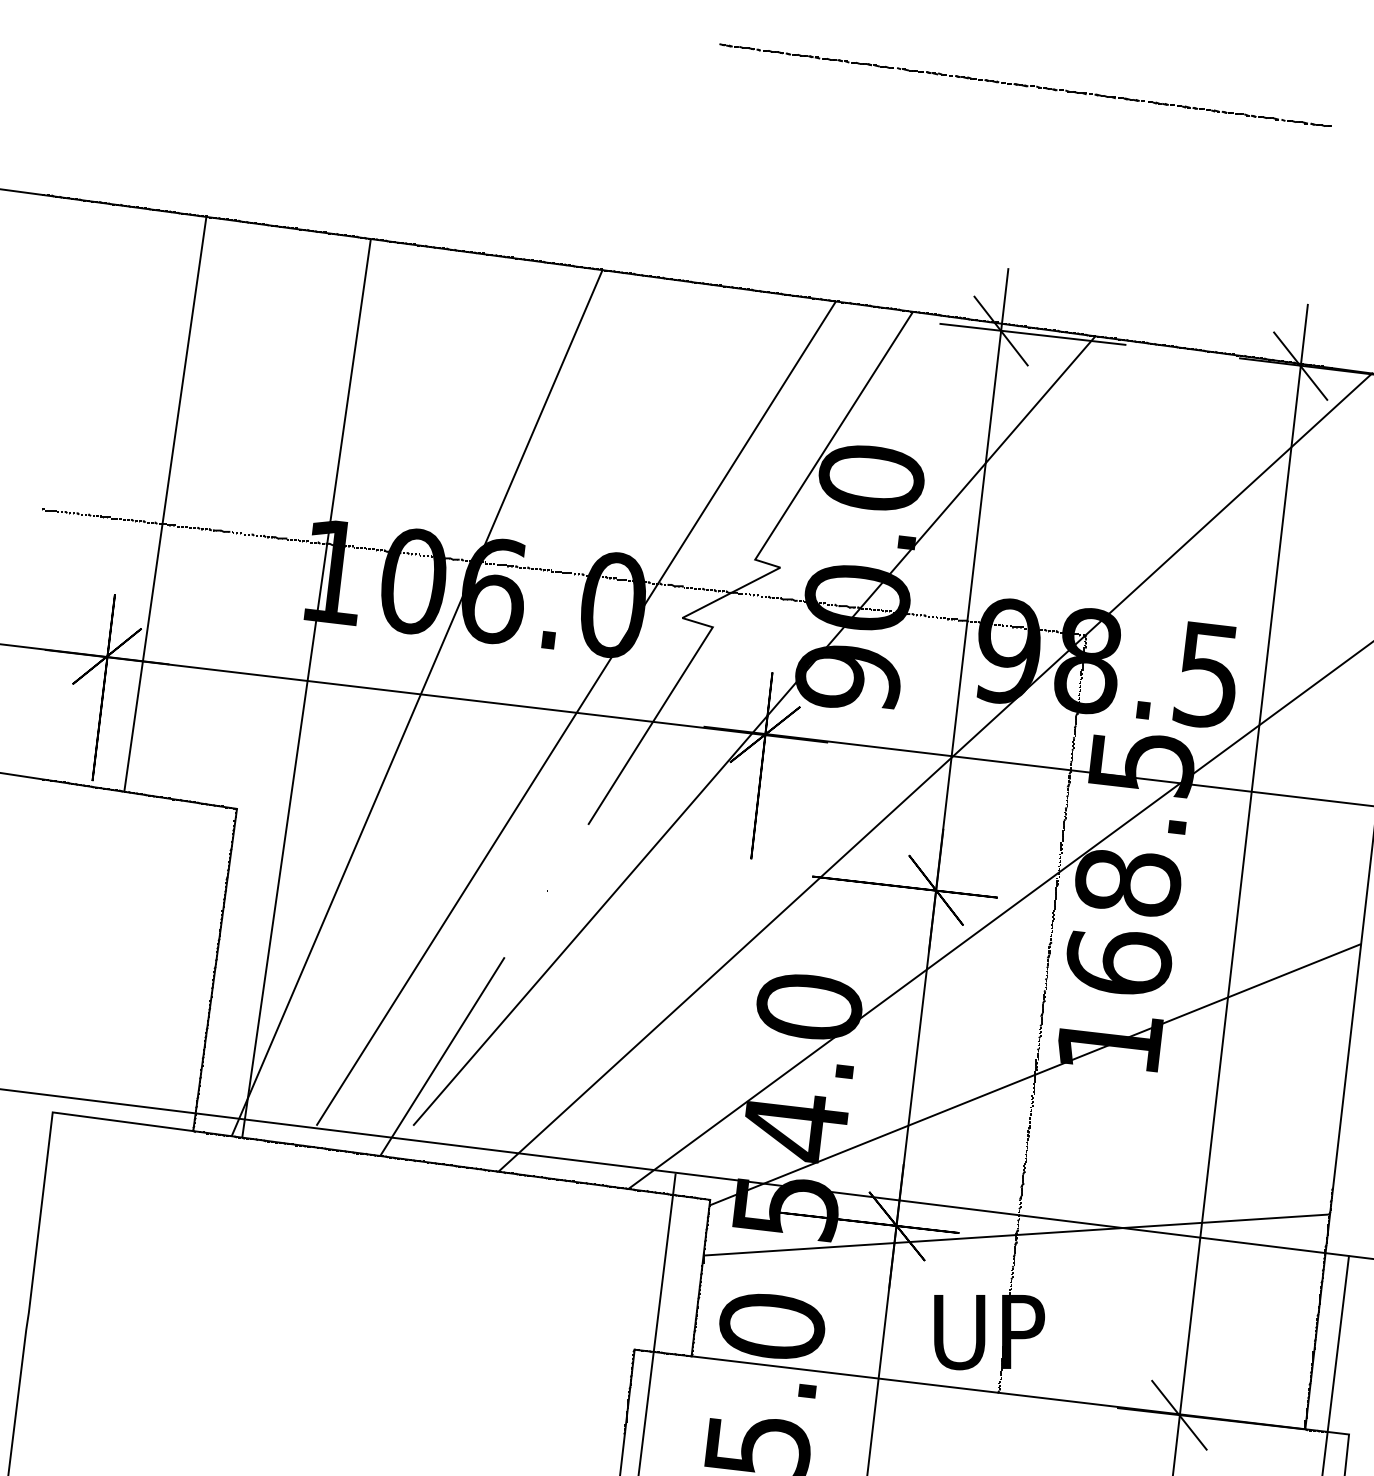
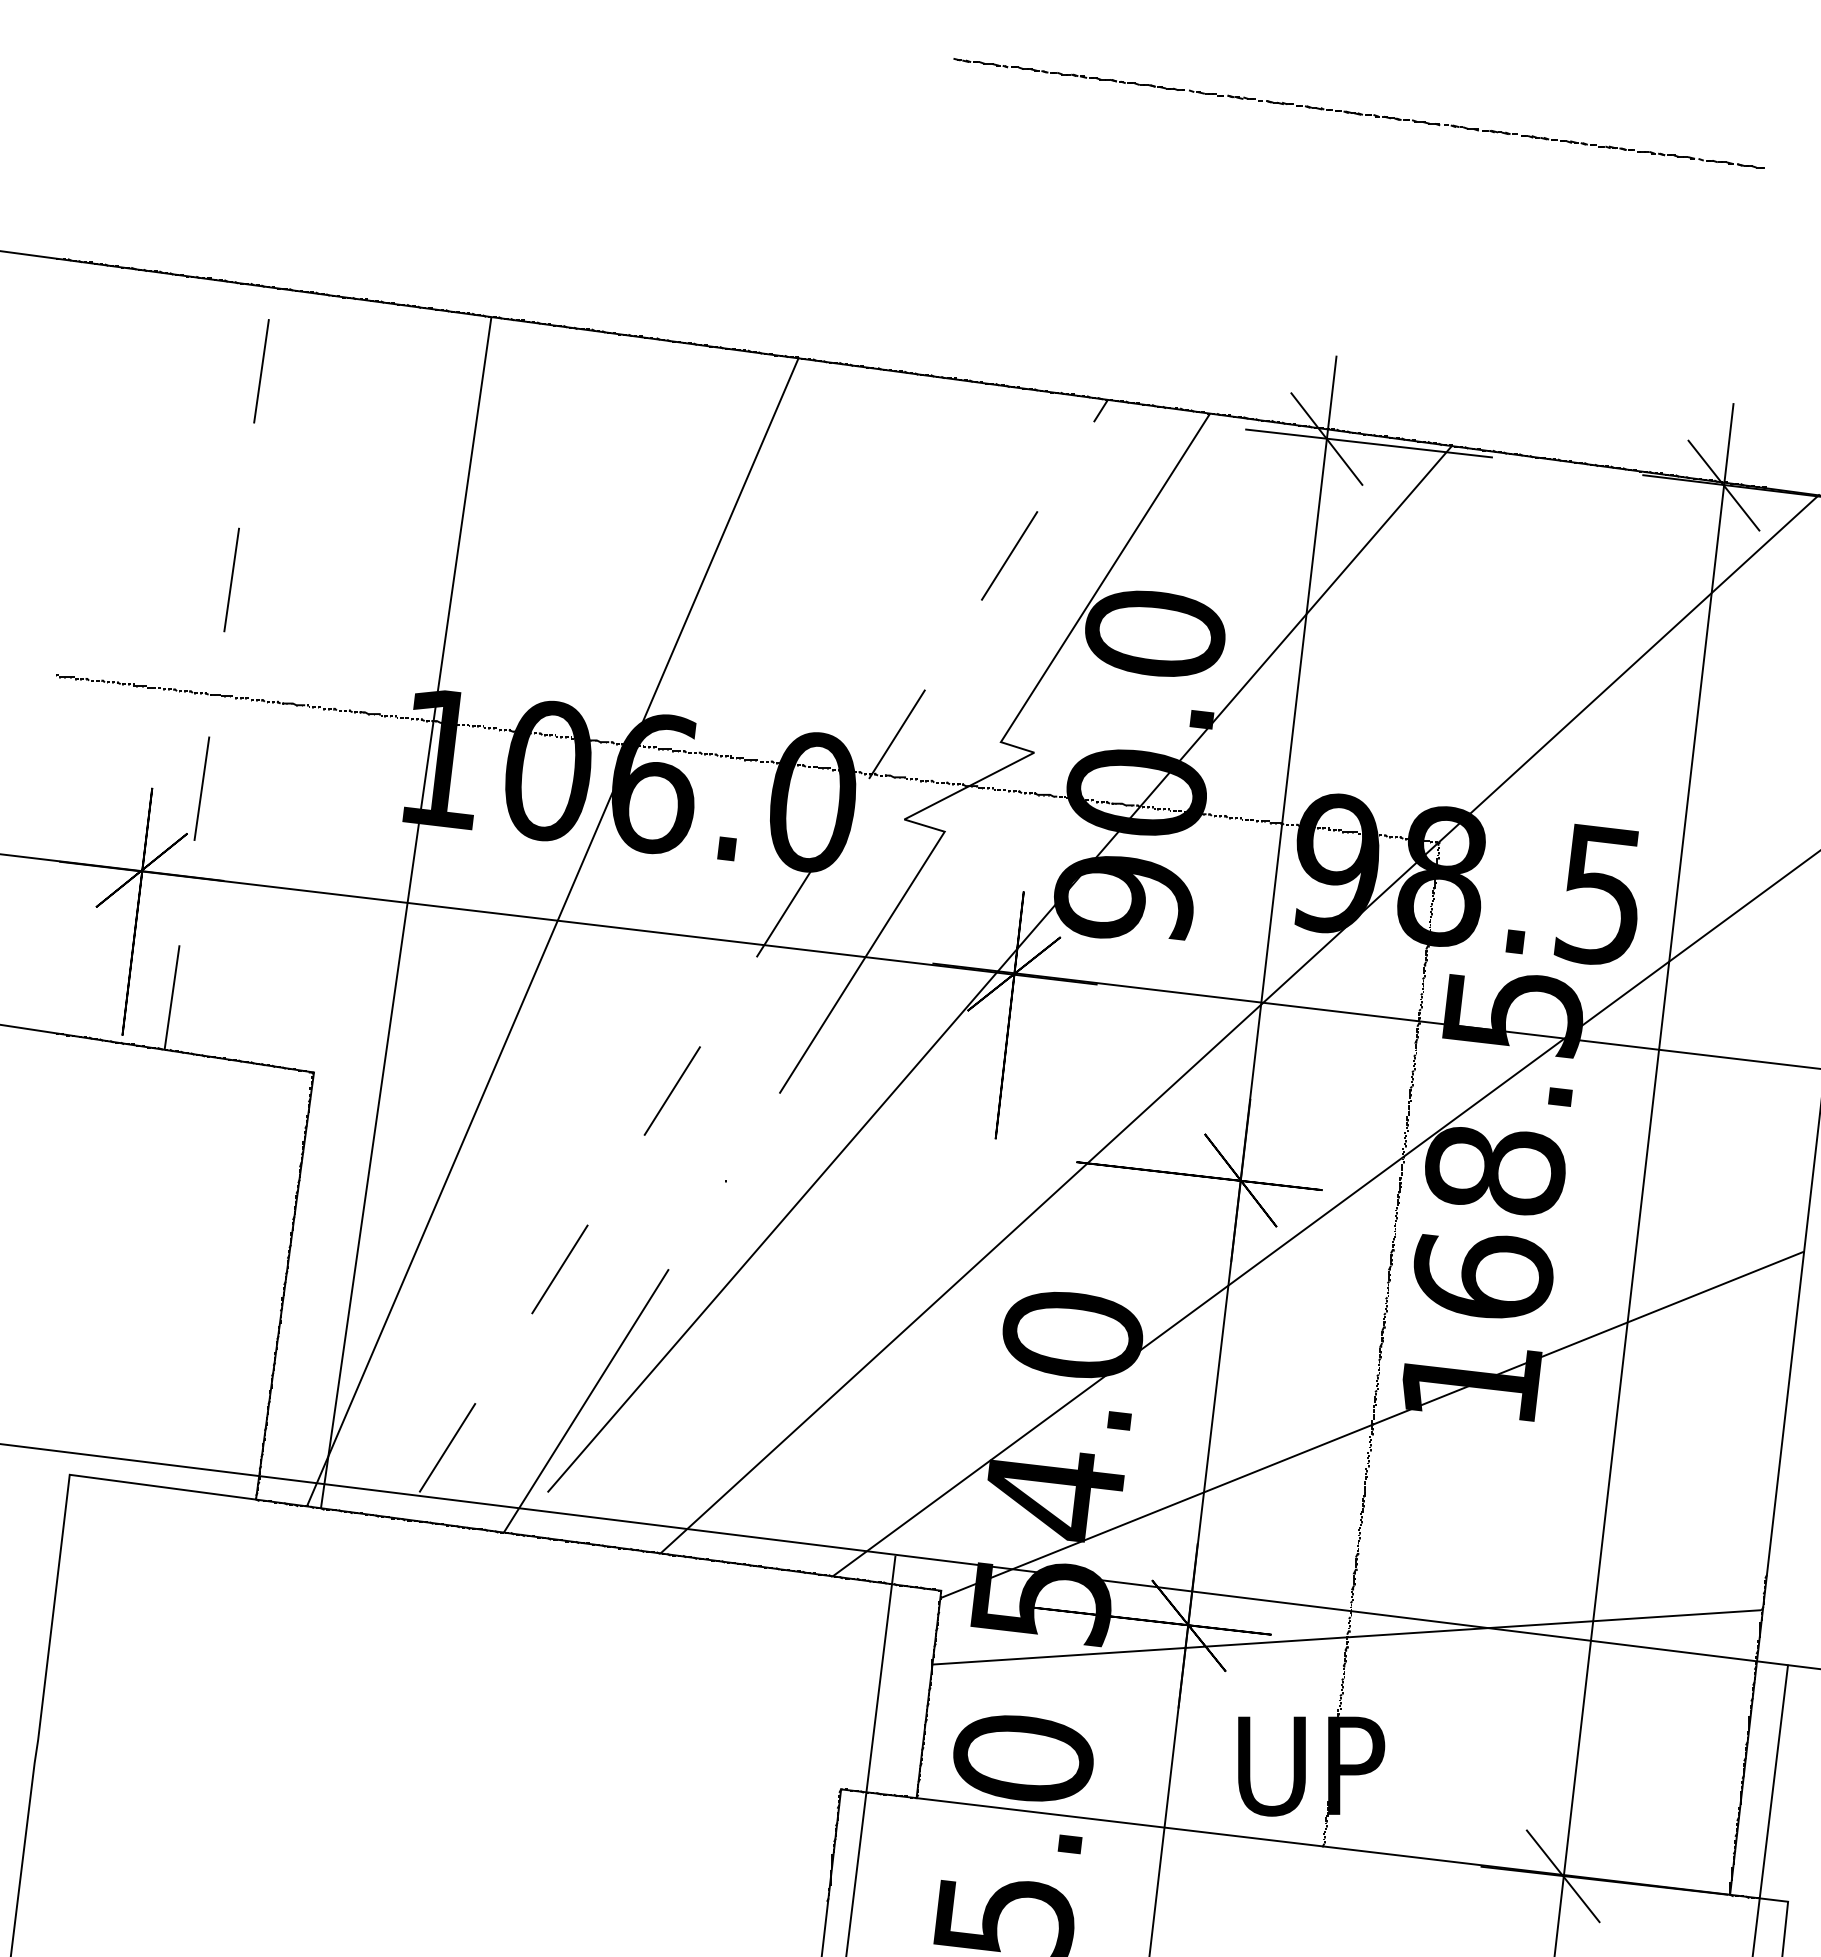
line: (165, 503) -> (219, 667), solid -> dashed
line: (576, 713) -> (763, 945), solid -> dashed

